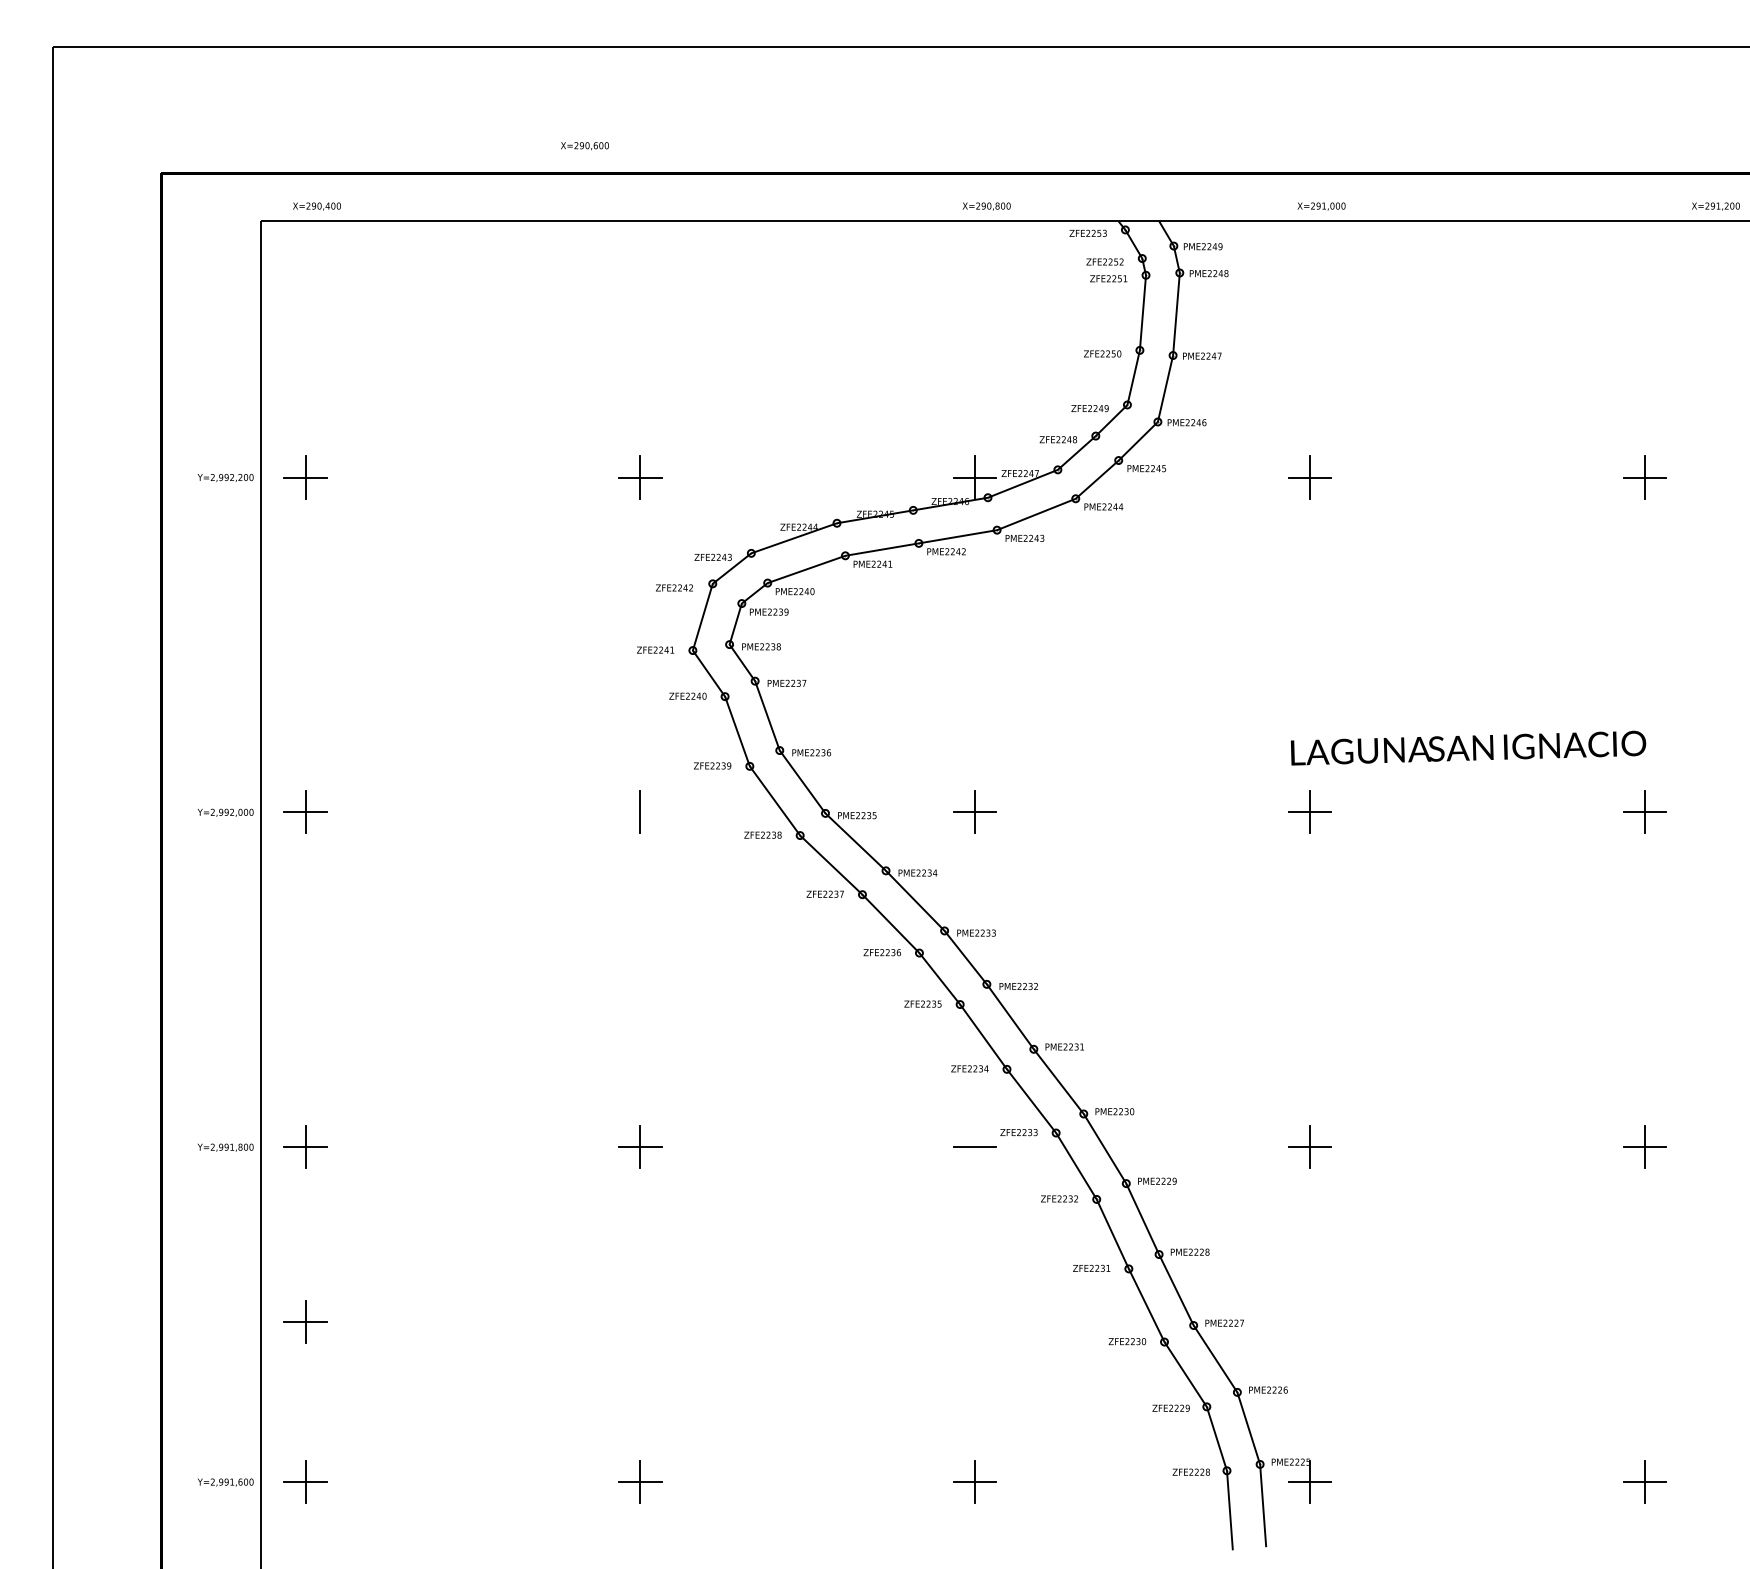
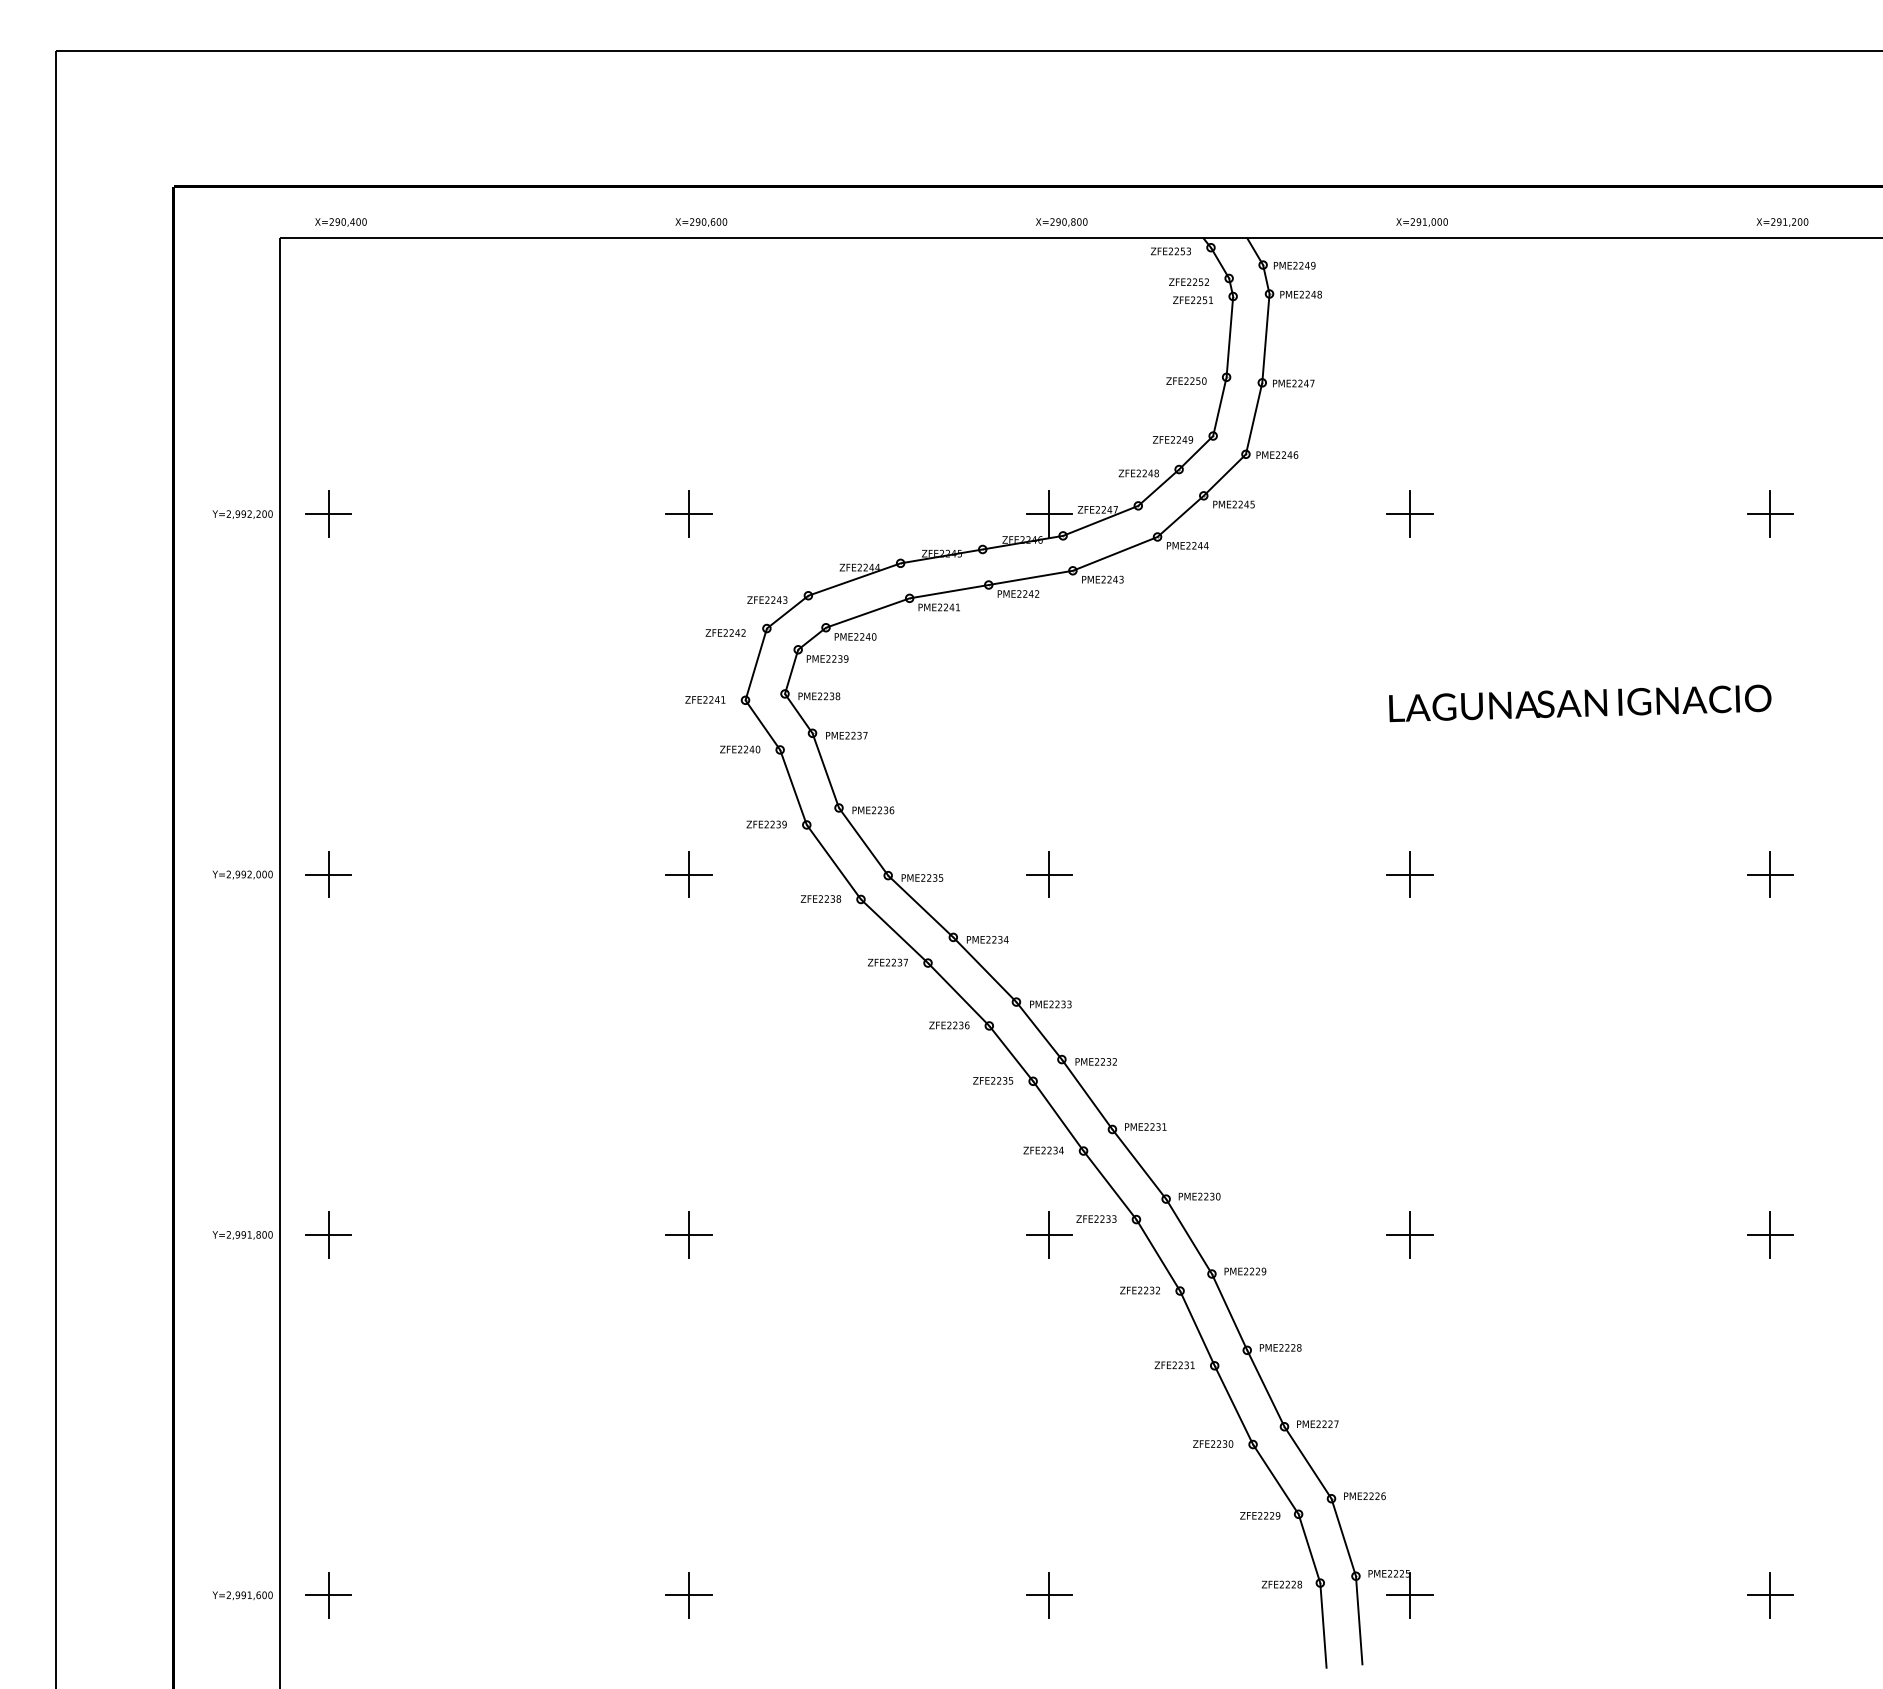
text: (585, 146) -> (701, 222), moved
text: (1715, 206) -> (1782, 222), moved
text: (1468, 748) -> (1580, 703), moved
line: (639, 812) -> (688, 874), added
line: (975, 1146) -> (1049, 1234), added
part: (305, 1322) -> (328, 1423), removed

